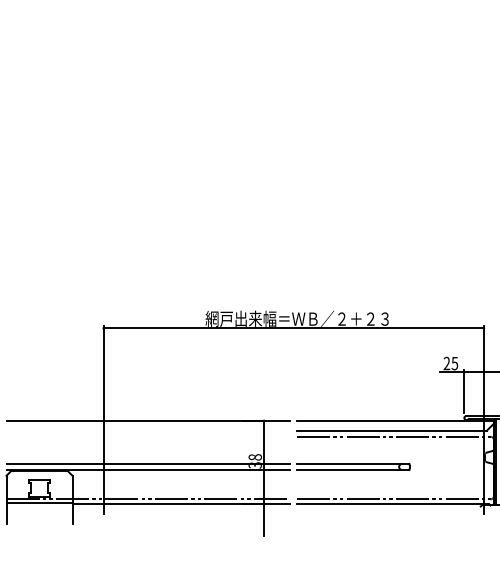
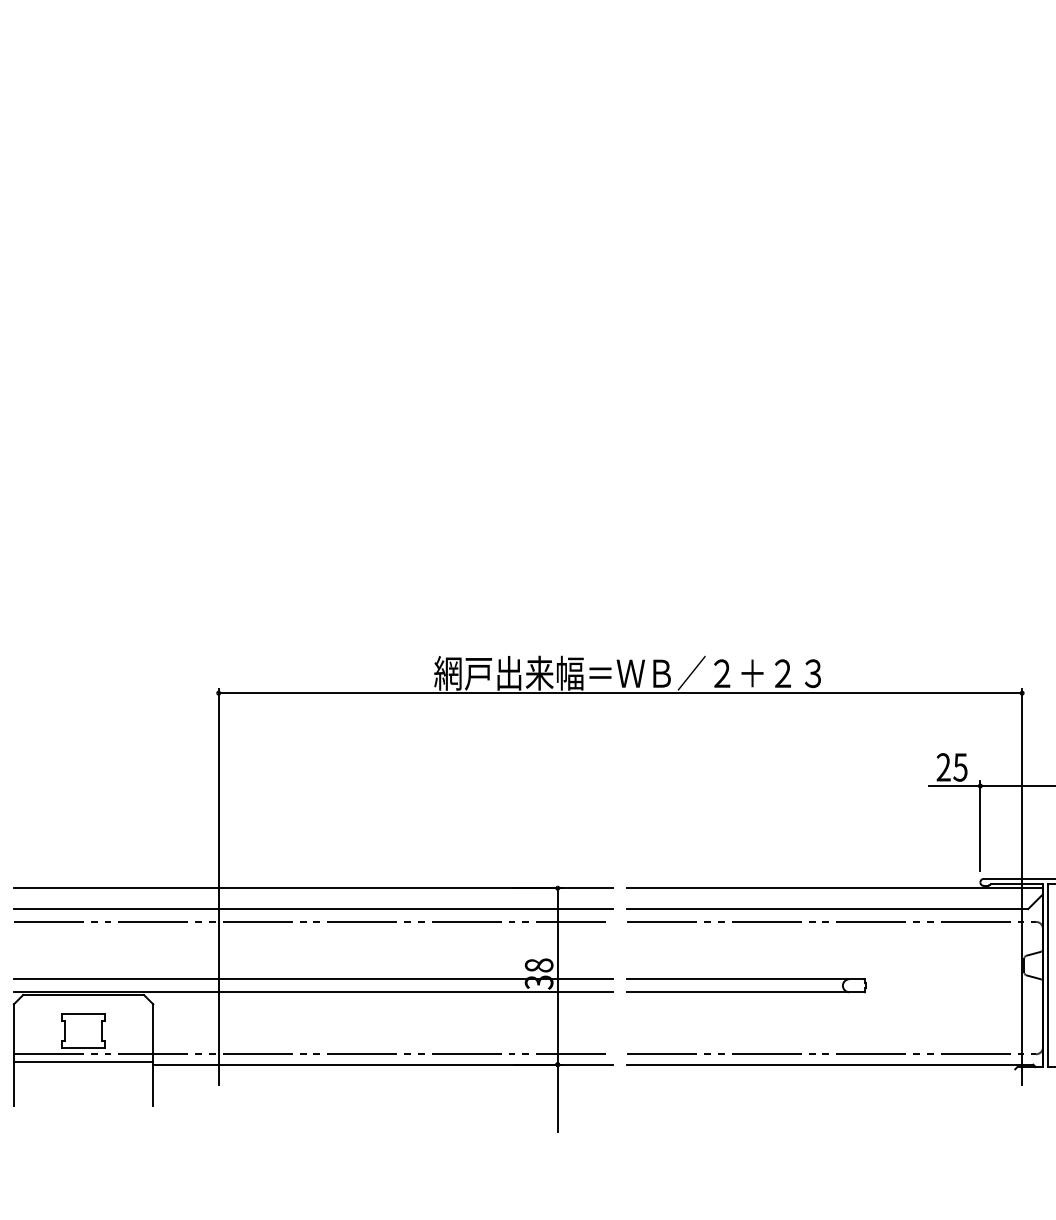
line: (148, 430) -> (313, 908), added
line: (148, 436) -> (313, 921), added

